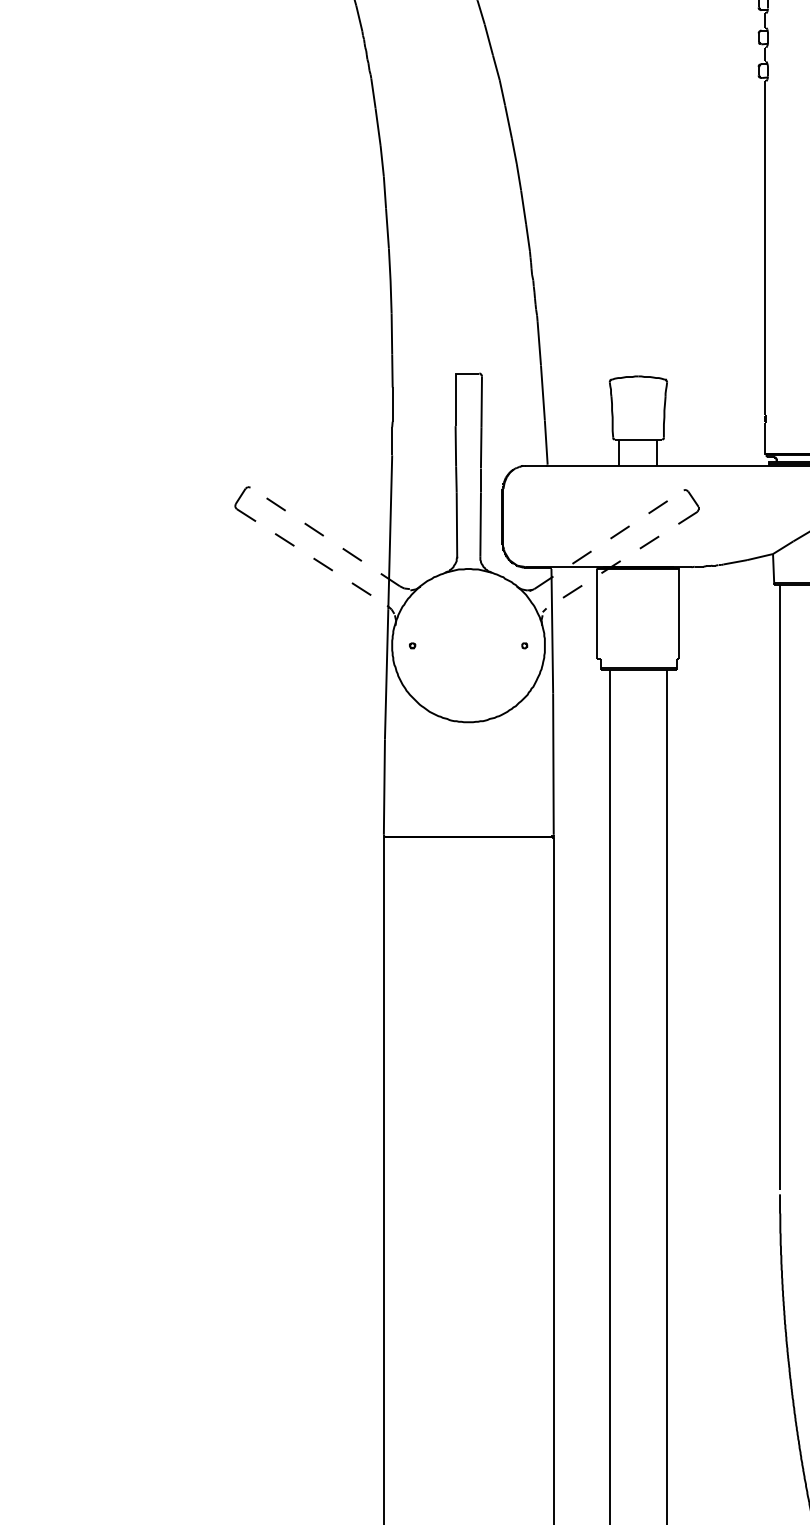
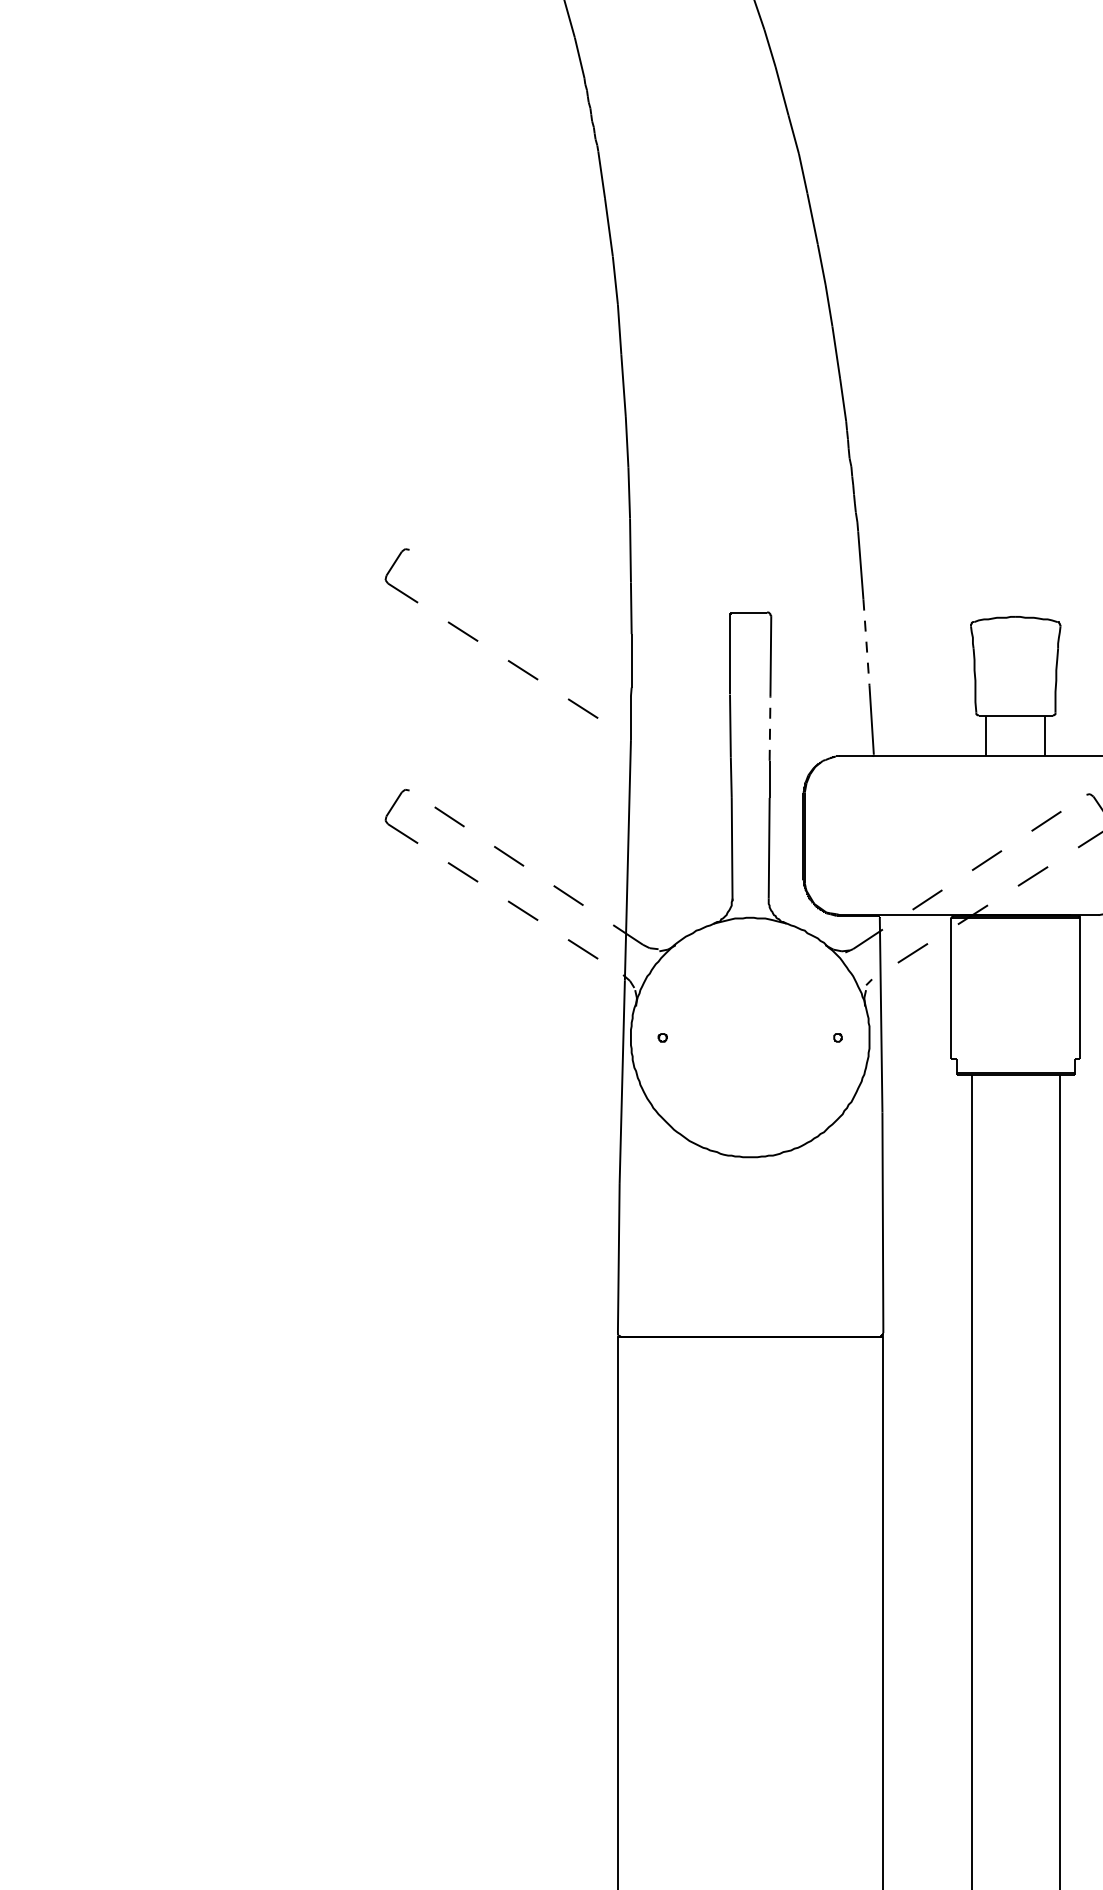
part: (294, 391) -> (478, 640), added
line: (542, 392) -> (865, 641), solid -> dashed
line: (481, 447) -> (770, 727), solid -> dashed

